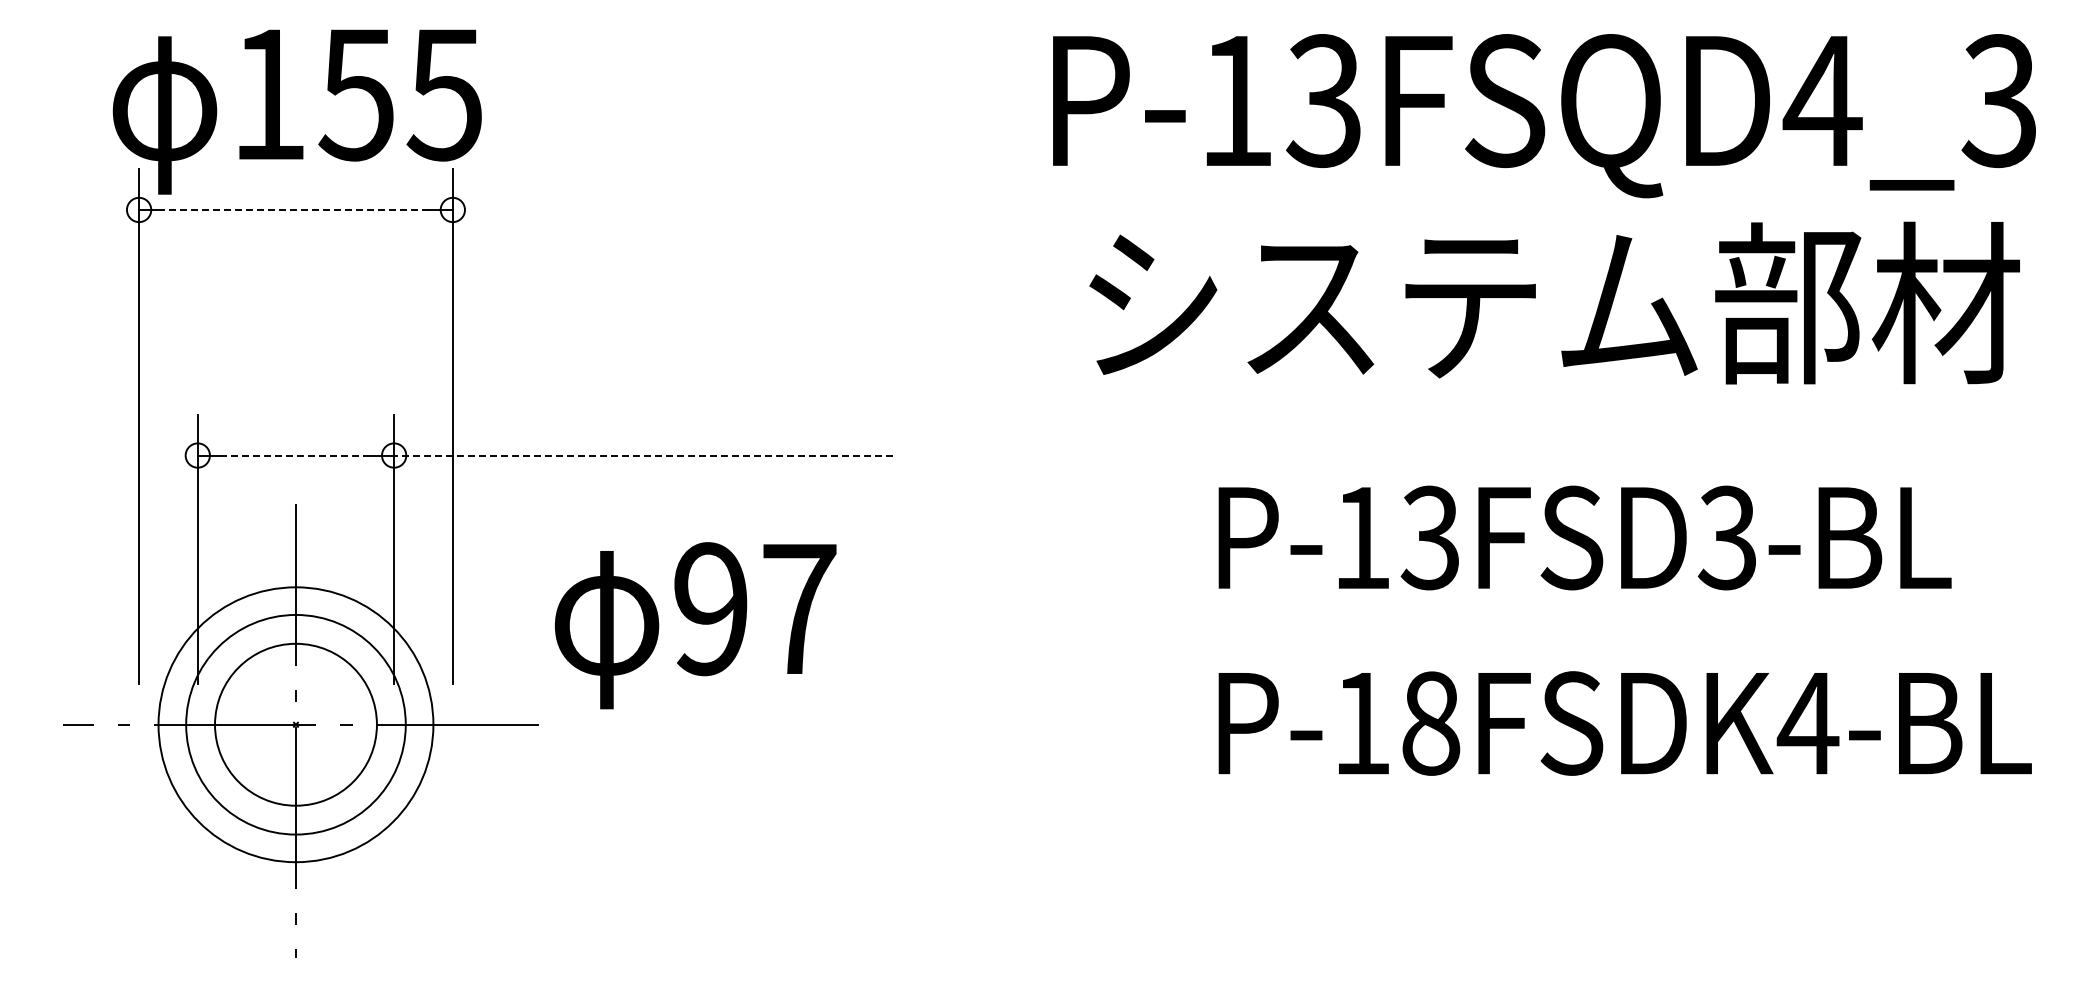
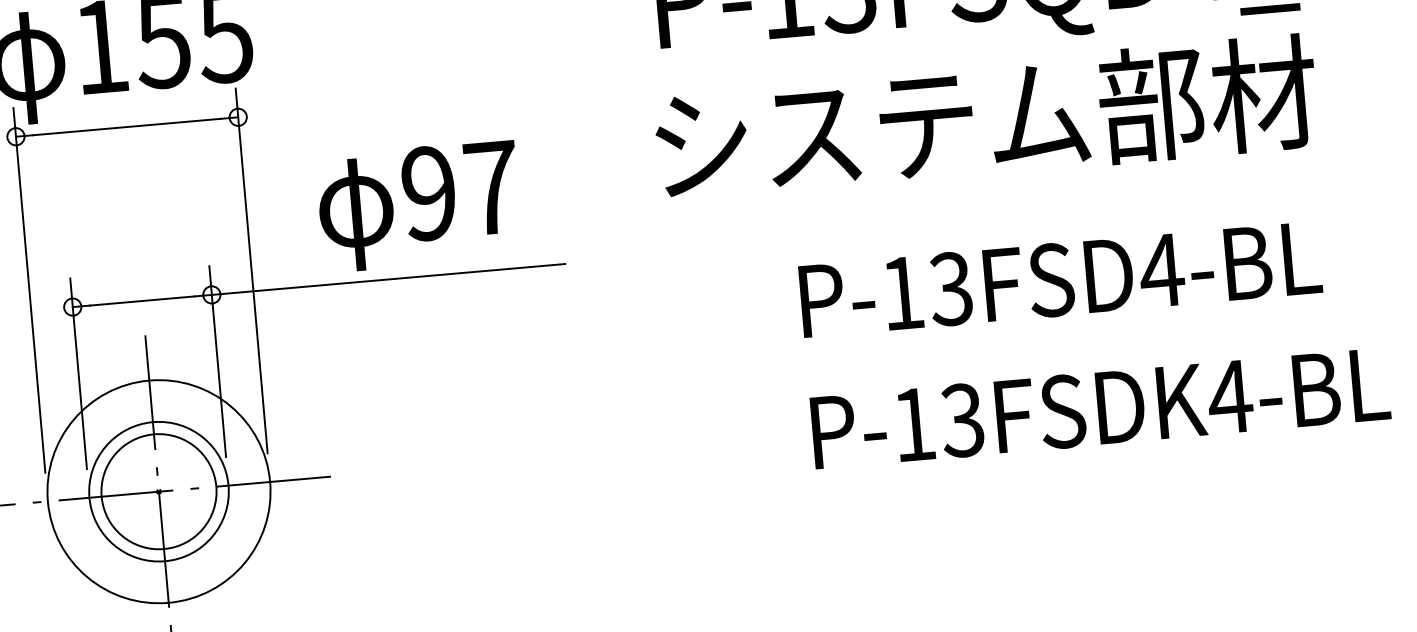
line: (295, 209) -> (126, 126), dashed -> solid
text: (1554, 302) -> (986, 117), moved
line: (295, 455) -> (141, 300), dashed -> solid
line: (643, 455) -> (388, 279), dashed -> solid
text: (1727, 537) -> (1161, 270), P-13FSD3-BL -> P-13FSD4-BL
text: (695, 625) -> (419, 206), moved
text: (1430, 723) -> (962, 420), P-18FSDK4-BL -> P-13FSDK4-BL
circle: (295, 724) -> (158, 491), size x0.71
circle: (295, 724) -> (158, 491), size x1.43

